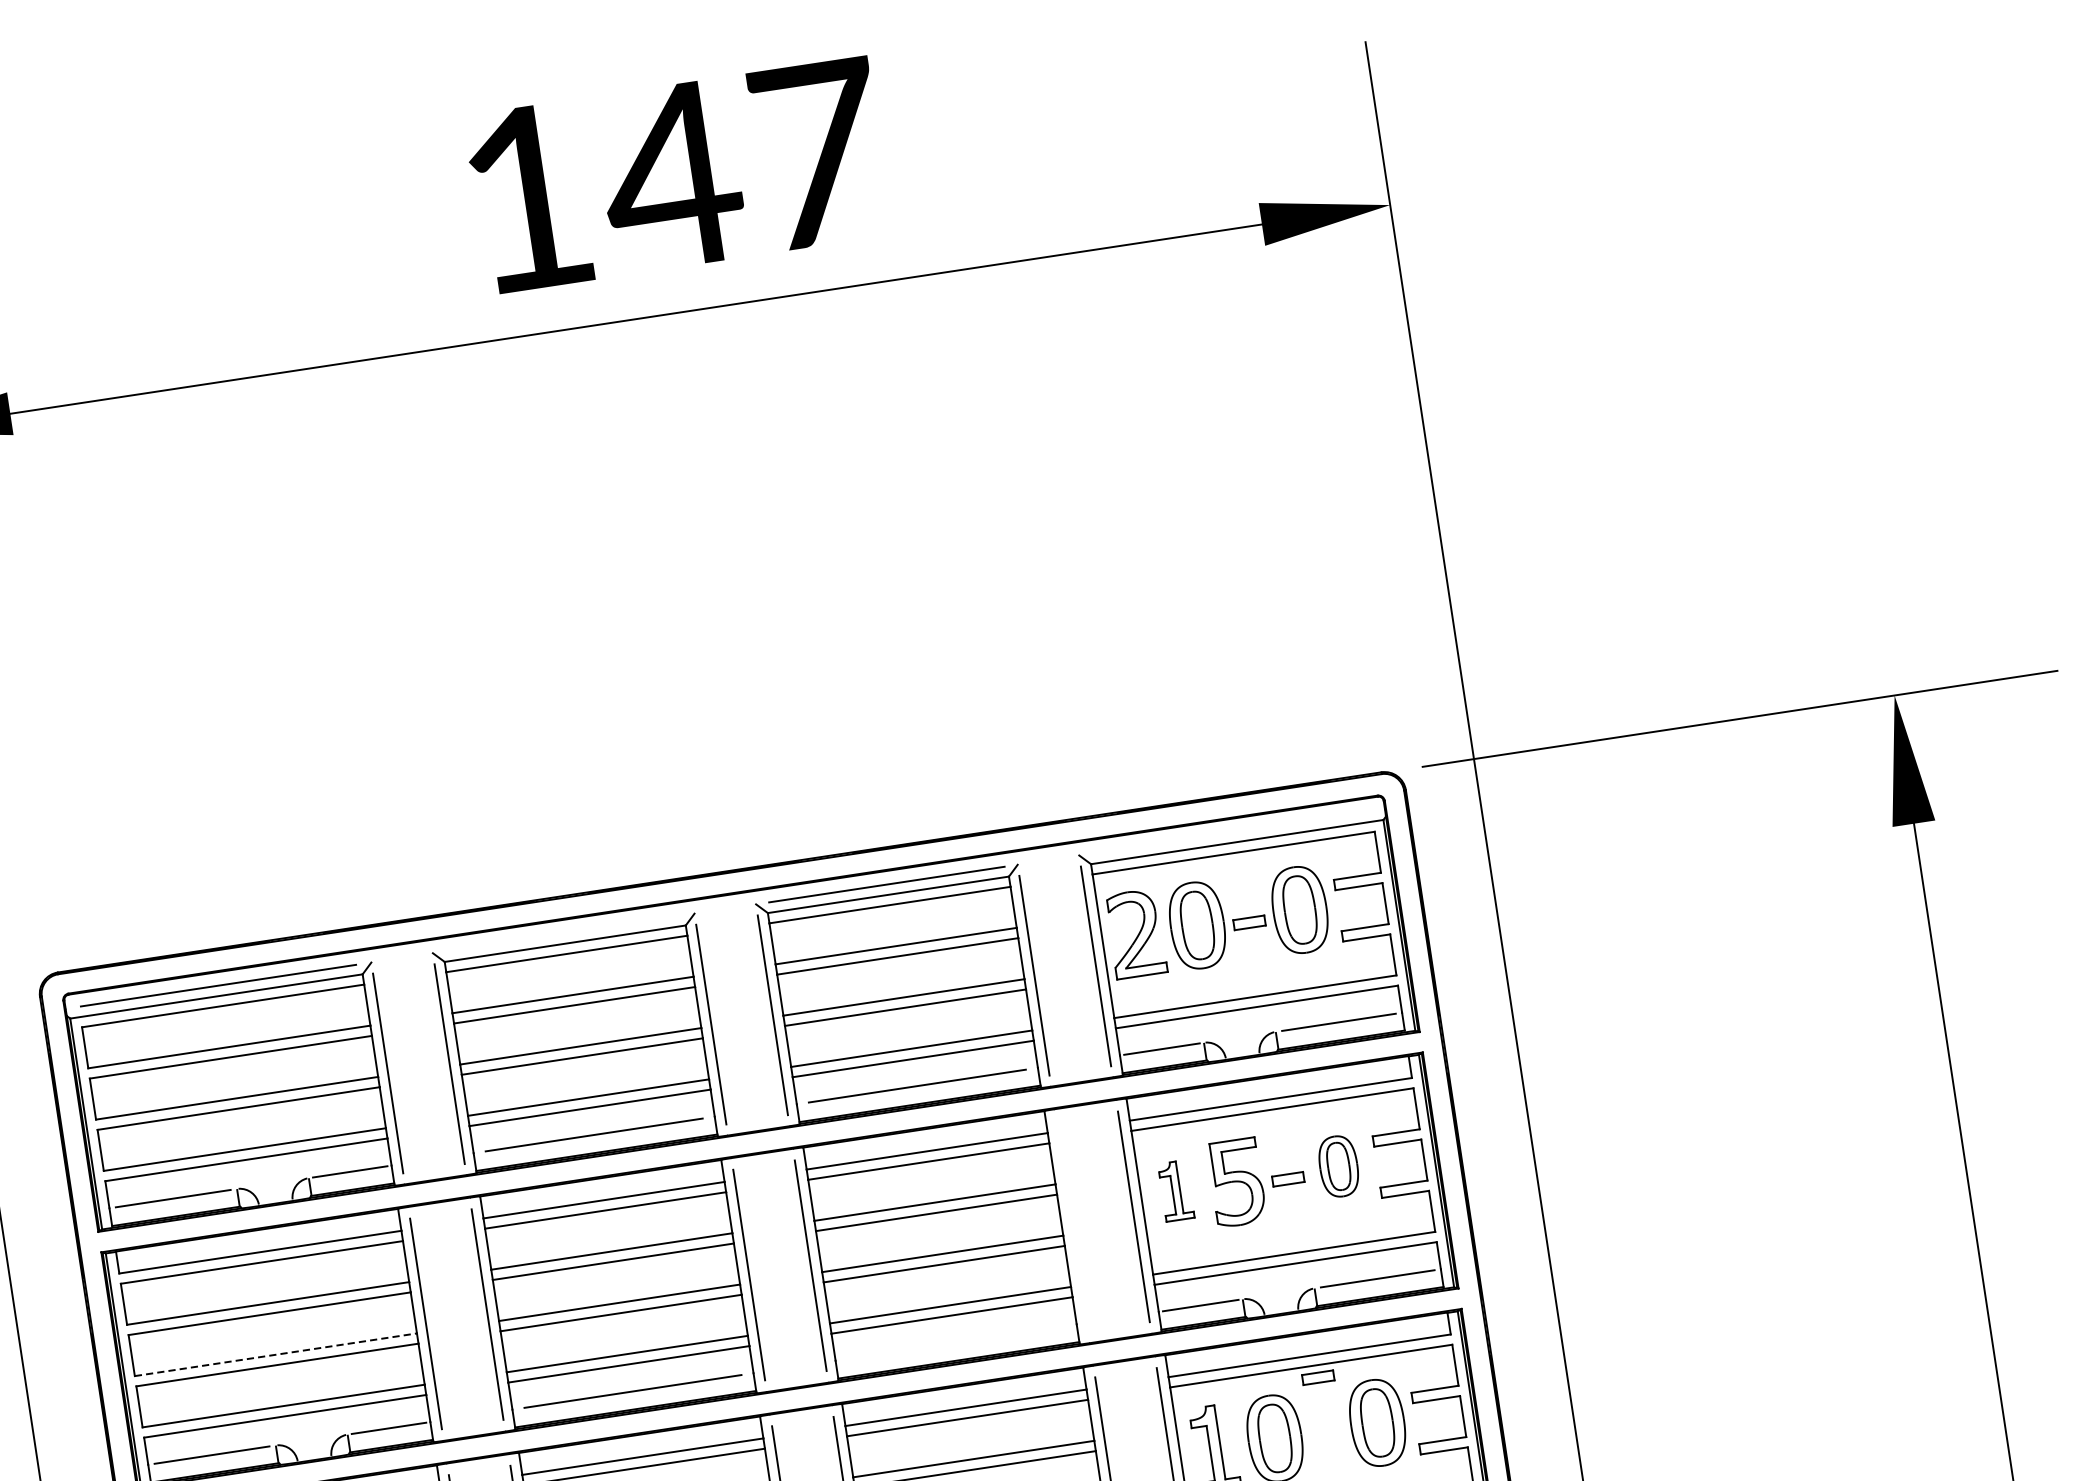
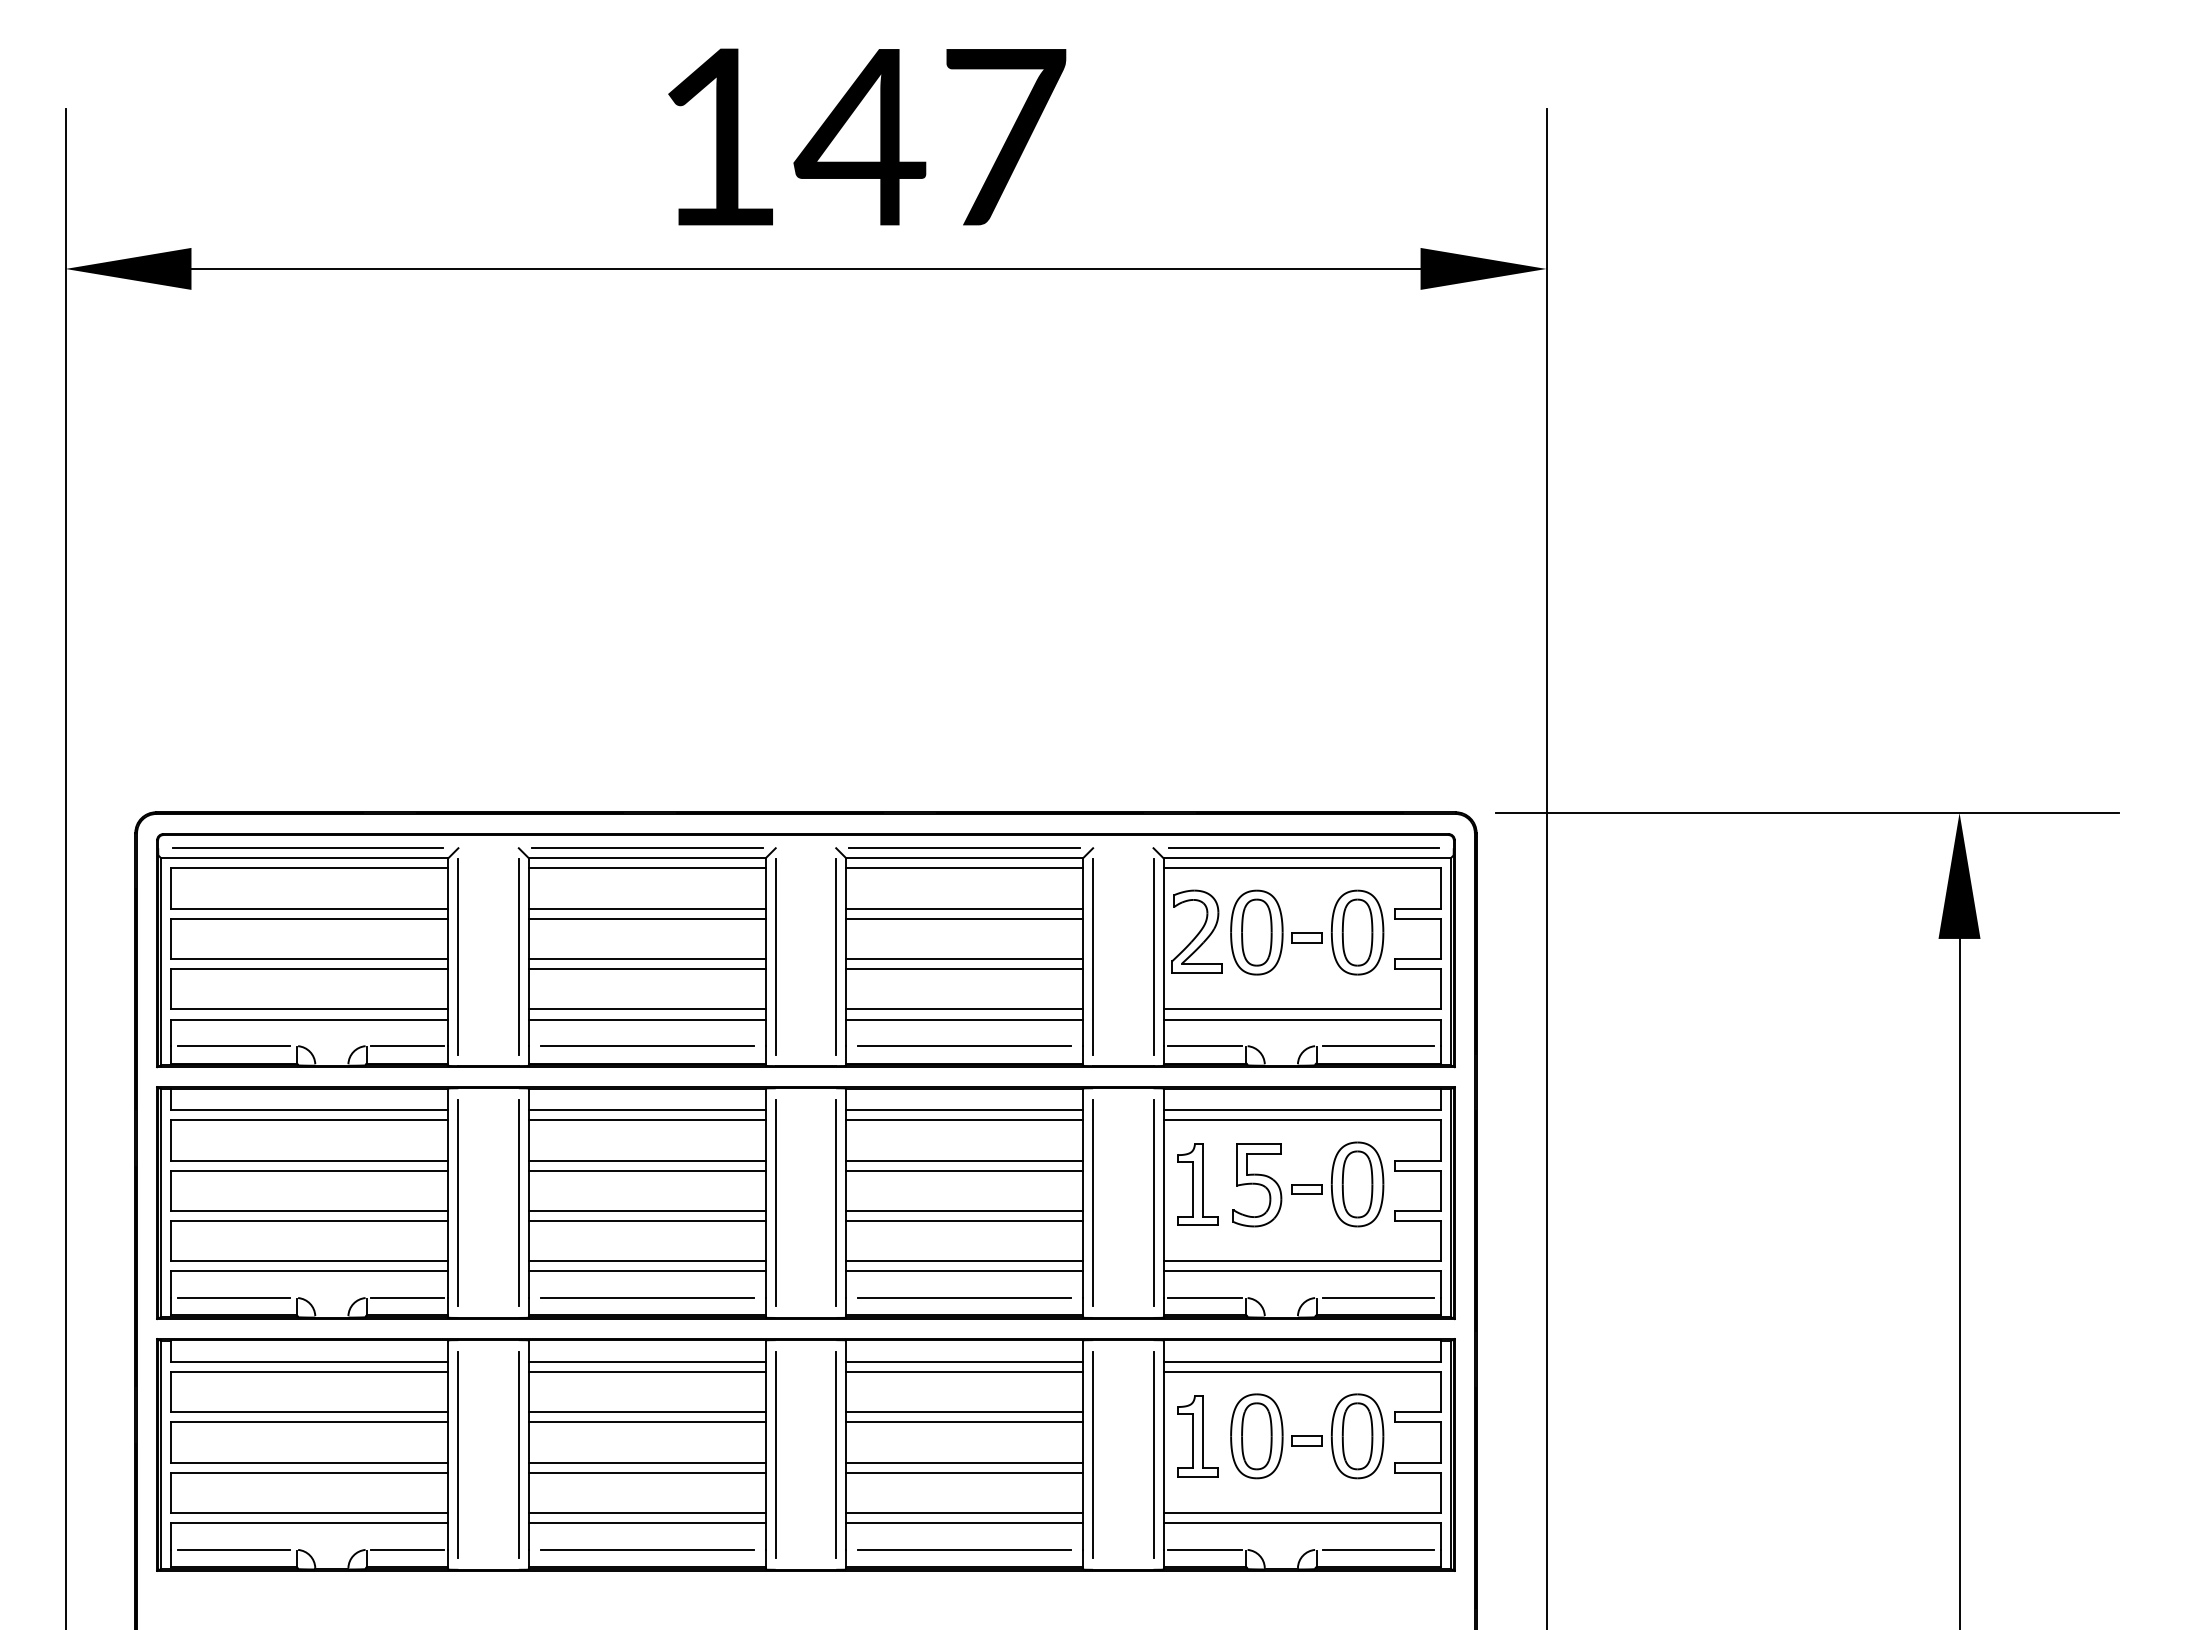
line: (1231, 832) -> (1303, 848), added
line: (563, 932) -> (647, 847), added
part: (1338, 1166) -> (1357, 1184), size x1.43
part: (1175, 1191) -> (1197, 1184), size x1.43
line: (1072, 1225) -> (1093, 1202), added
line: (955, 1342) -> (964, 1297), added
line: (275, 1354) -> (309, 1210), dashed -> solid
part: (1317, 1377) -> (1306, 1440), moved

